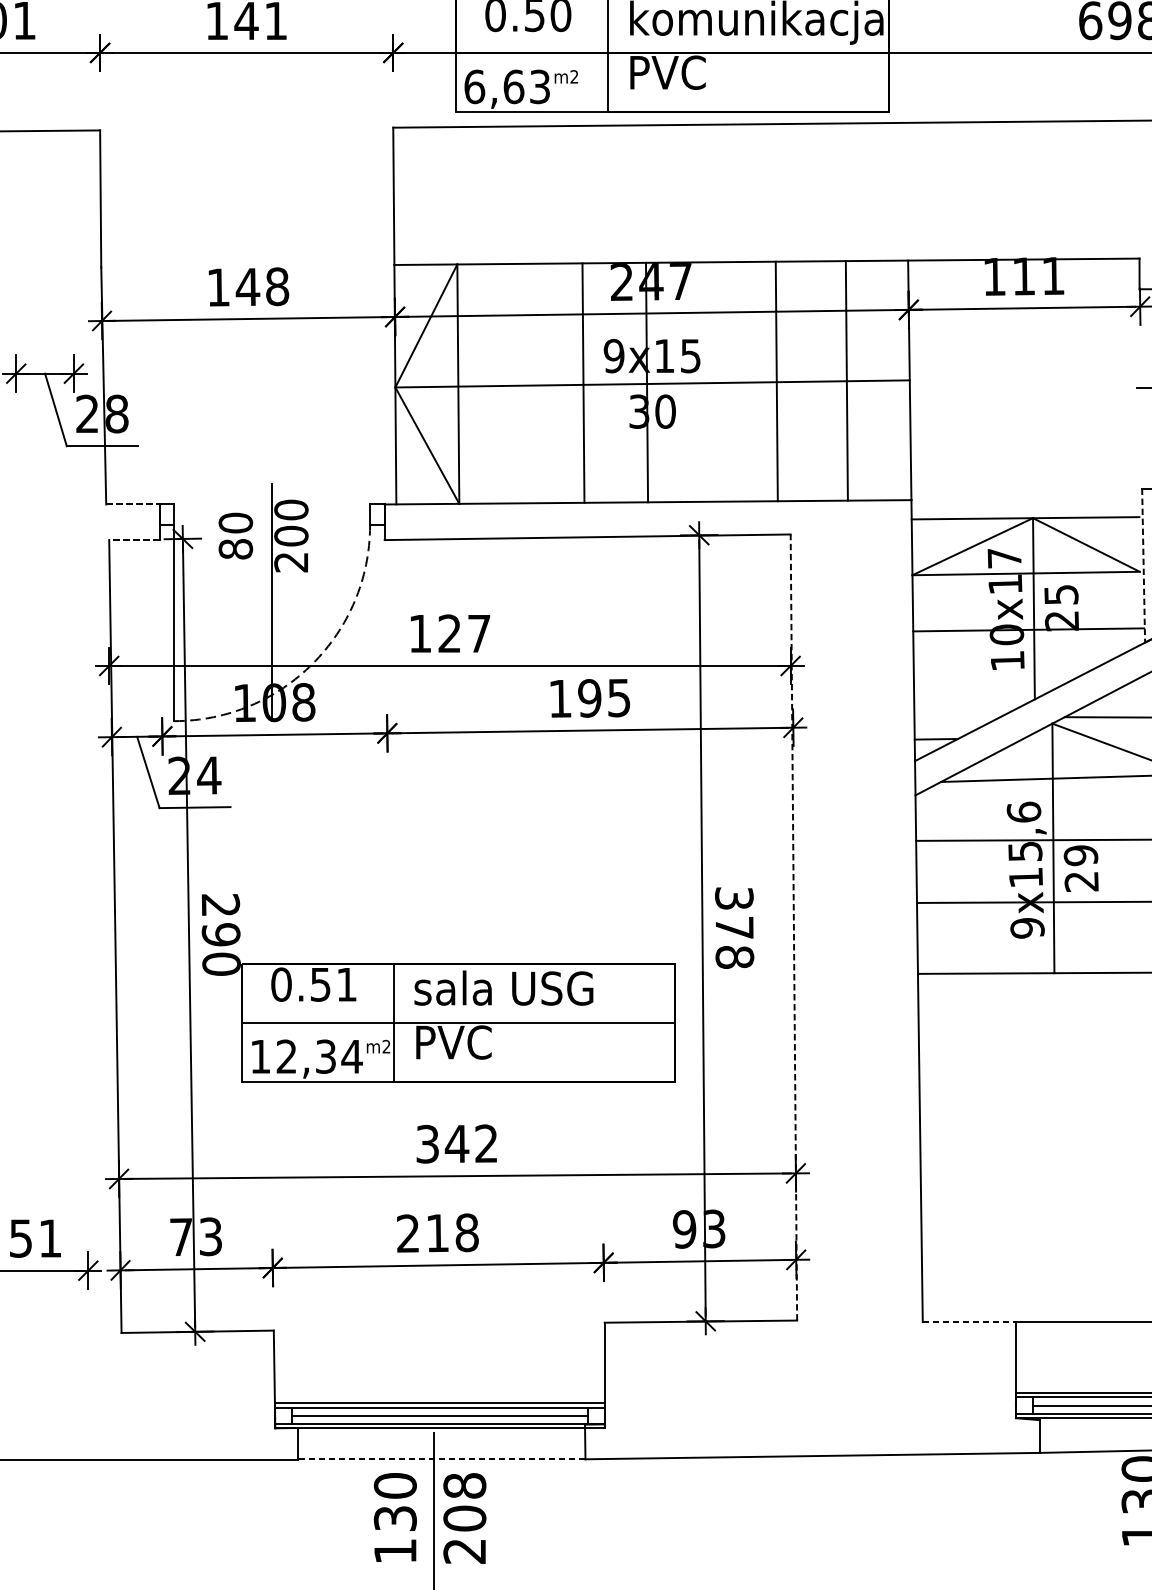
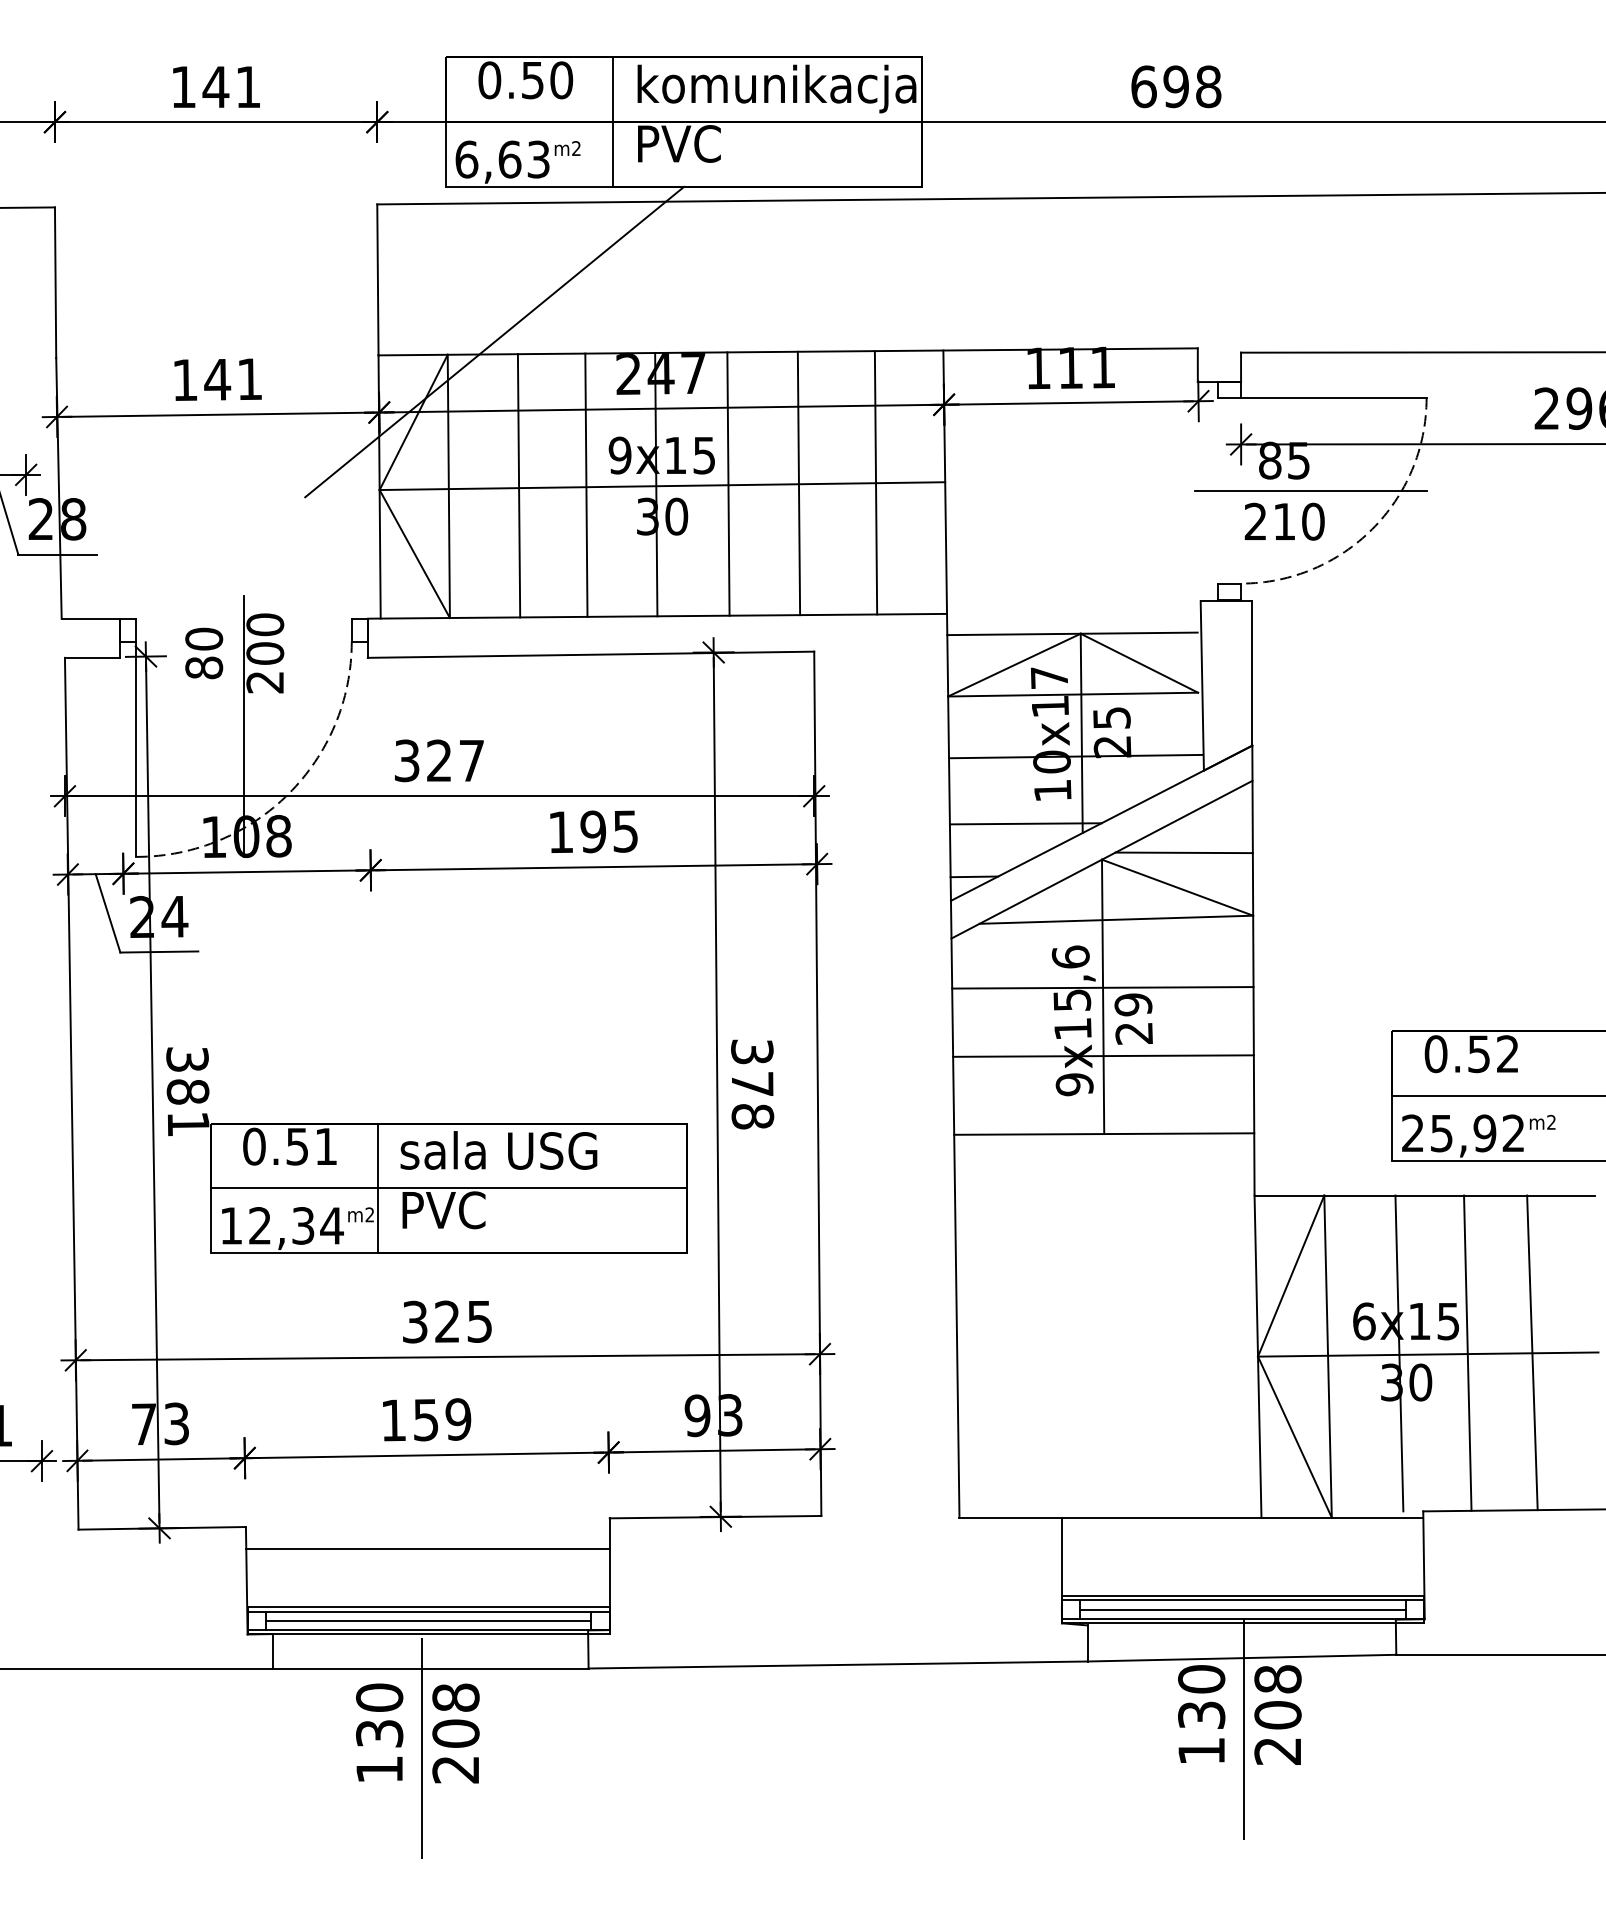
line: (499, 252) -> (494, 341), added
text: (277, 286) -> (249, 379), 148 -> 141
line: (712, 381) -> (728, 483), added
line: (521, 383) -> (518, 485), added
line: (133, 504) -> (91, 618), dashed -> solid
line: (134, 539) -> (92, 657), dashed -> solid
line: (1143, 565) -> (1202, 685), dashed -> solid
text: (420, 633) -> (407, 760), 127 -> 327
line: (982, 690) -> (1025, 823), added
line: (793, 927) -> (817, 1083), dashed -> solid
text: (220, 935) -> (187, 1092), 290 -> 381
text: (470, 1143) -> (462, 1321), 342 -> 325
text: (438, 1232) -> (426, 1419), 218 -> 159
line: (970, 1321) -> (1011, 1517), dashed -> solid
line: (438, 1350) -> (427, 1548), added
line: (441, 1459) -> (430, 1668), dashed -> solid

